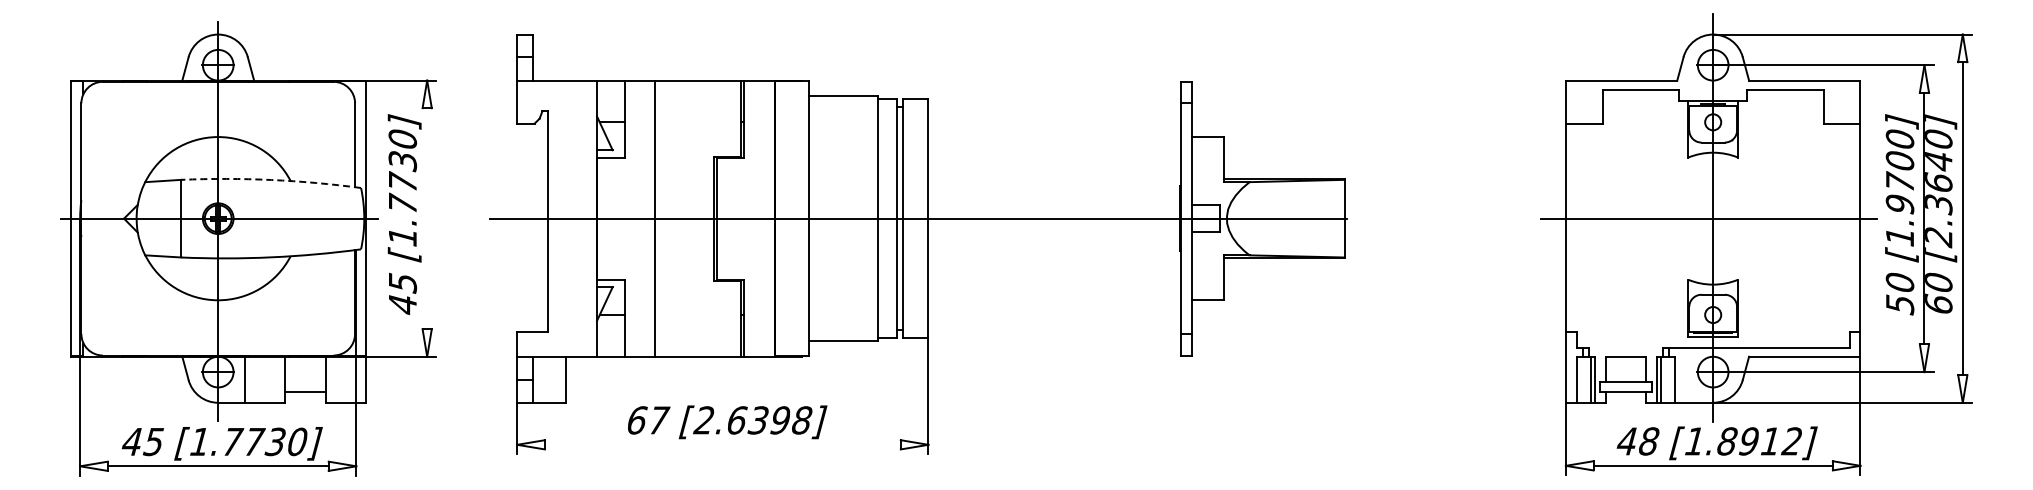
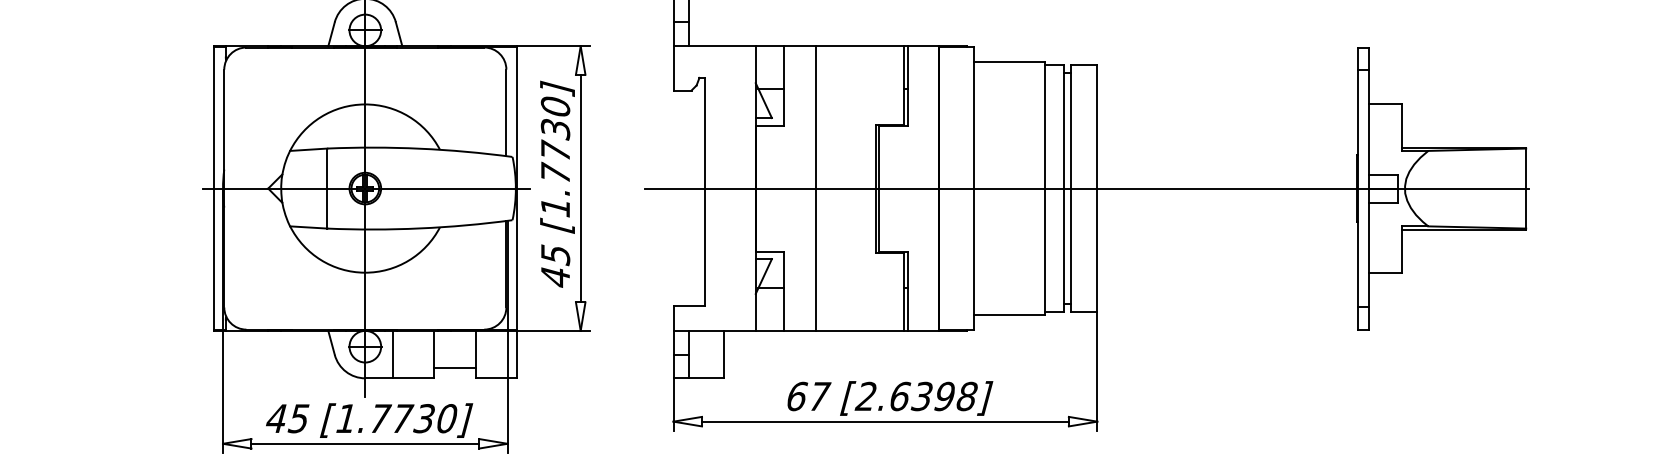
arc: (271, 179) -> (420, 148), dashed -> solid
line: (427, 218) -> (581, 188), added
line: (722, 444) -> (885, 421), added

